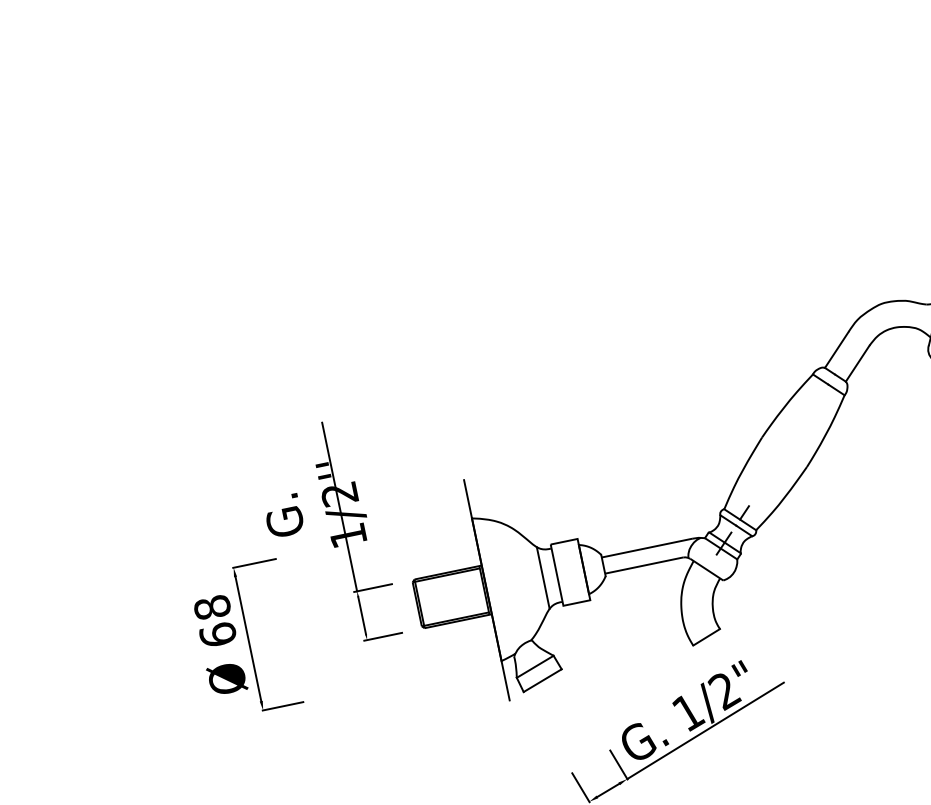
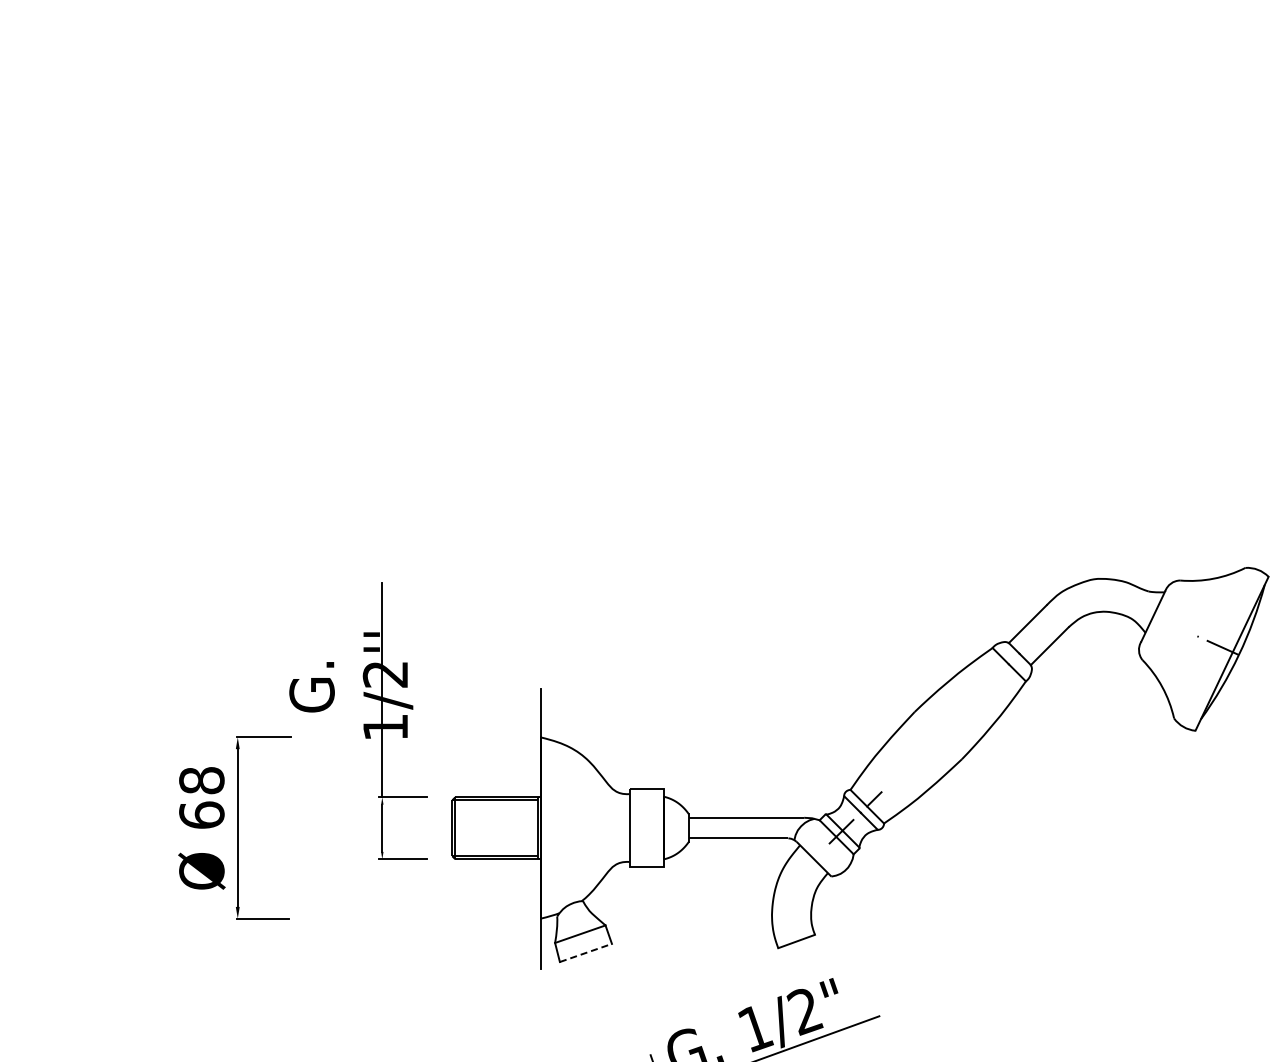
line: (543, 577) -> (612, 827), removed
line: (542, 680) -> (585, 952), solid -> dashed

